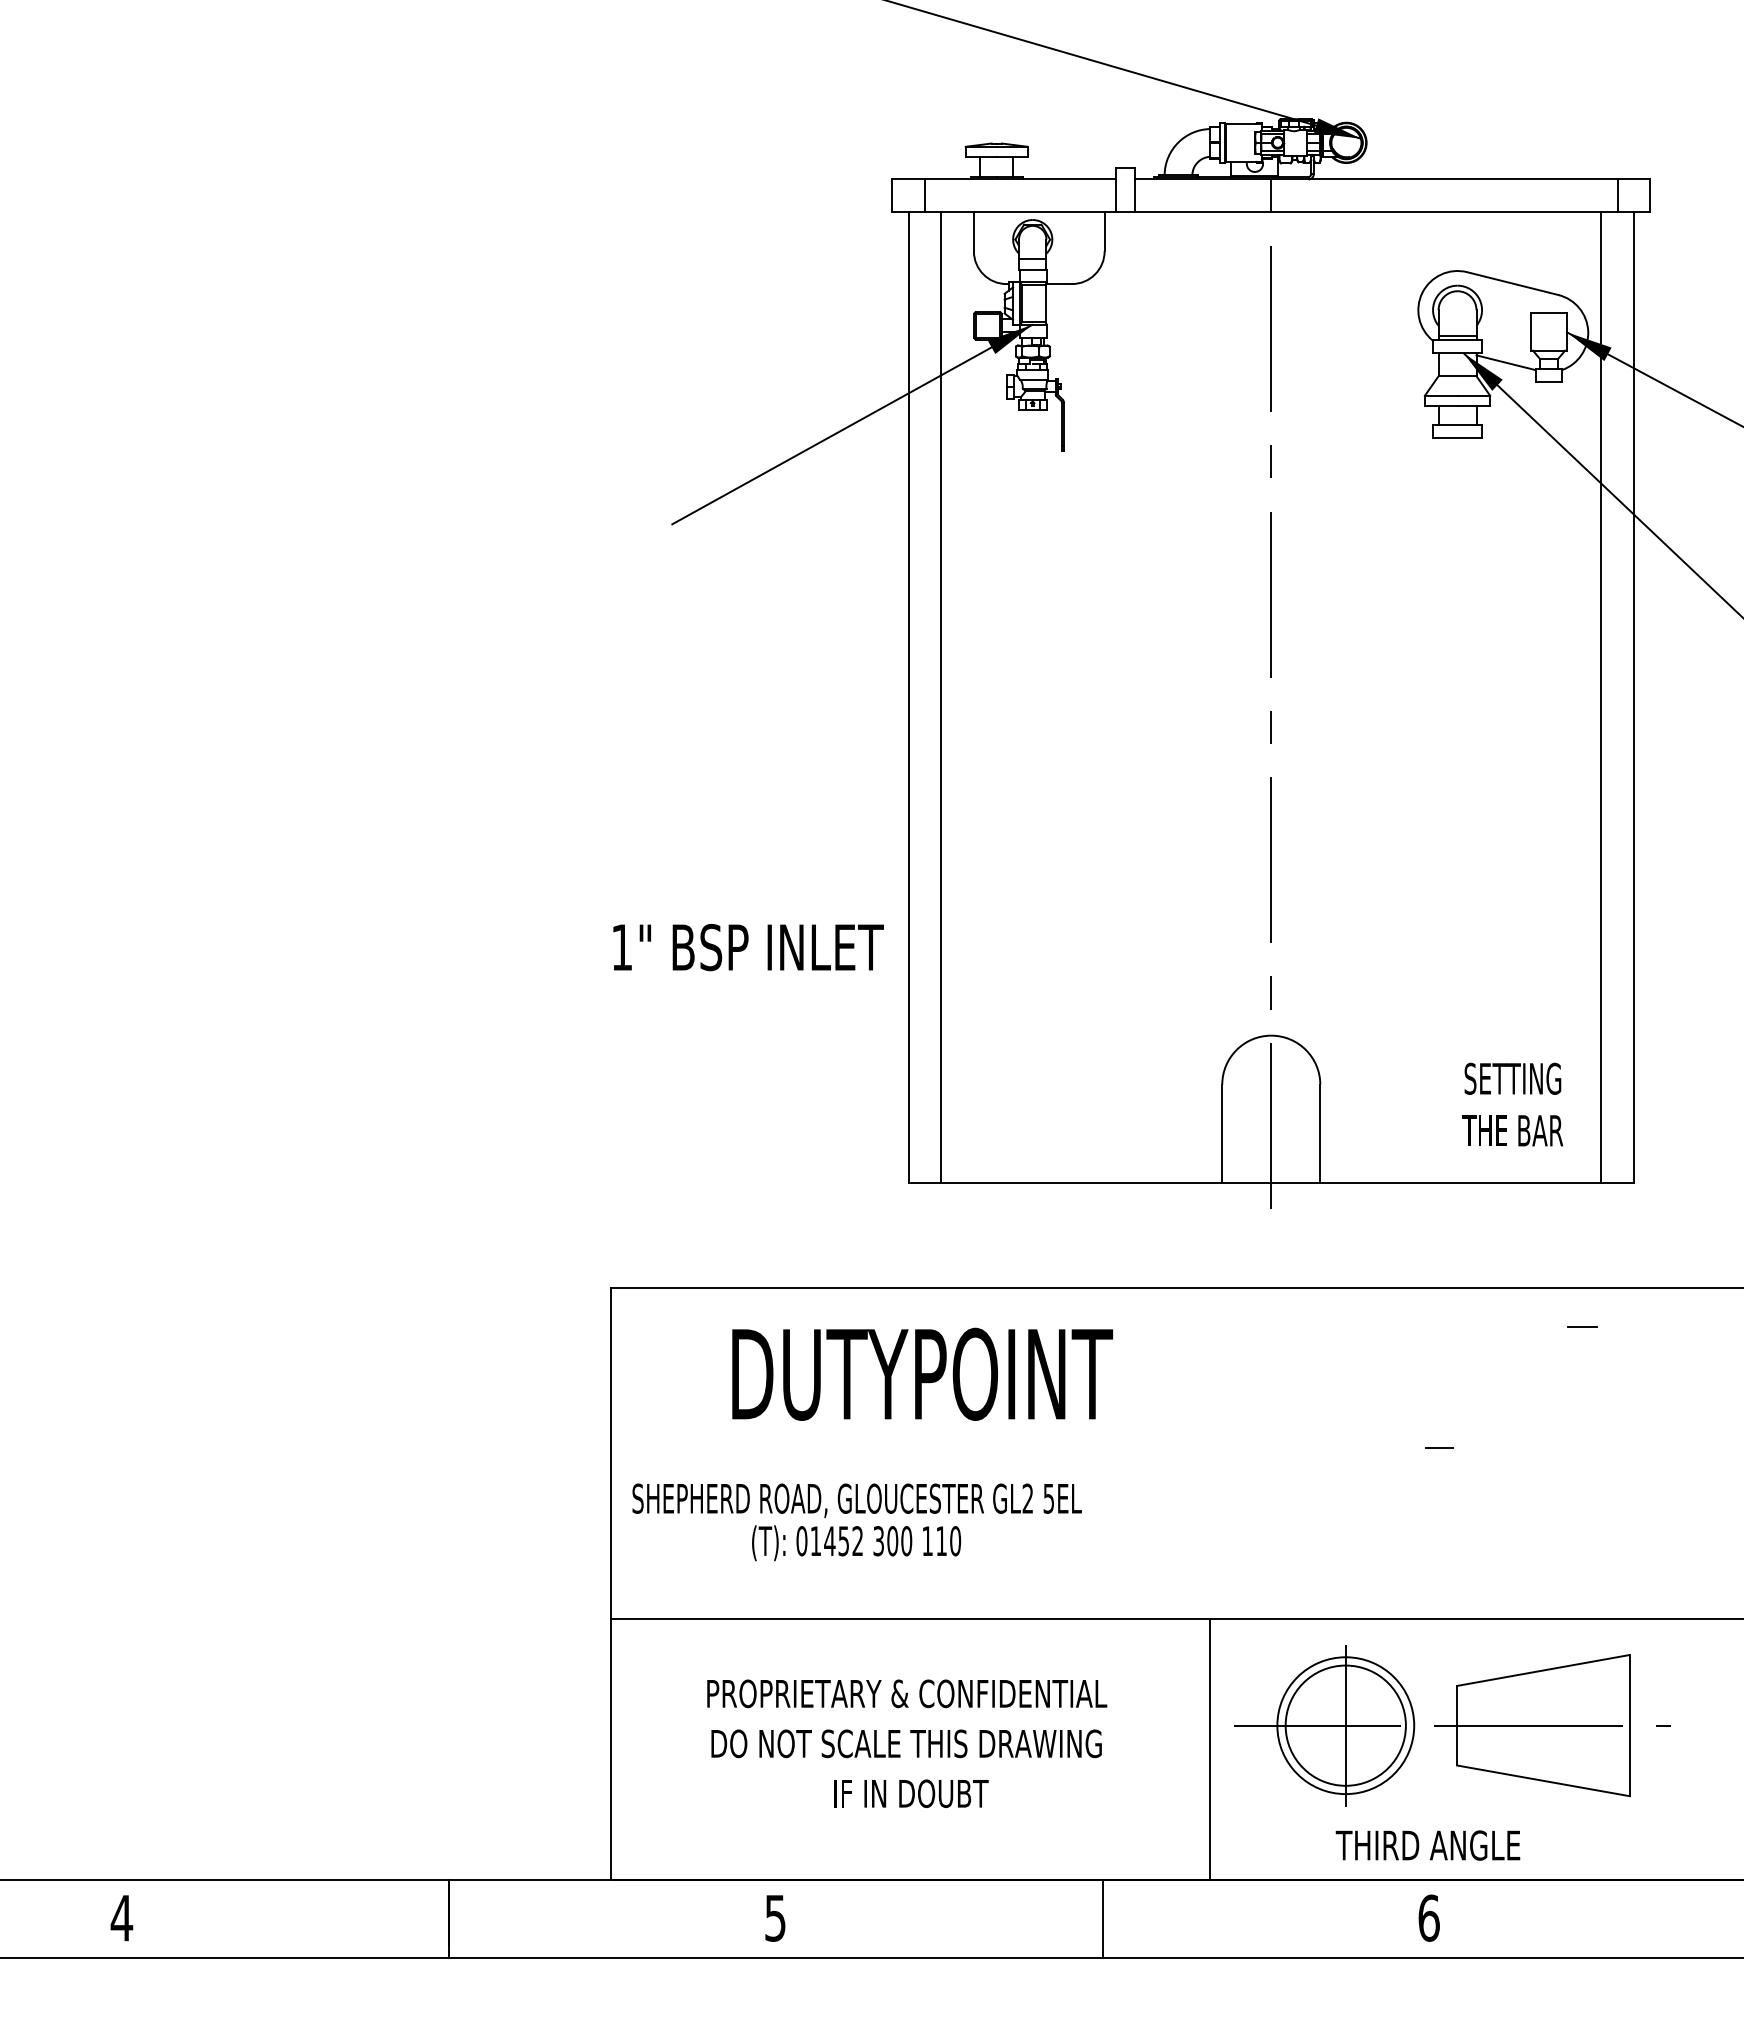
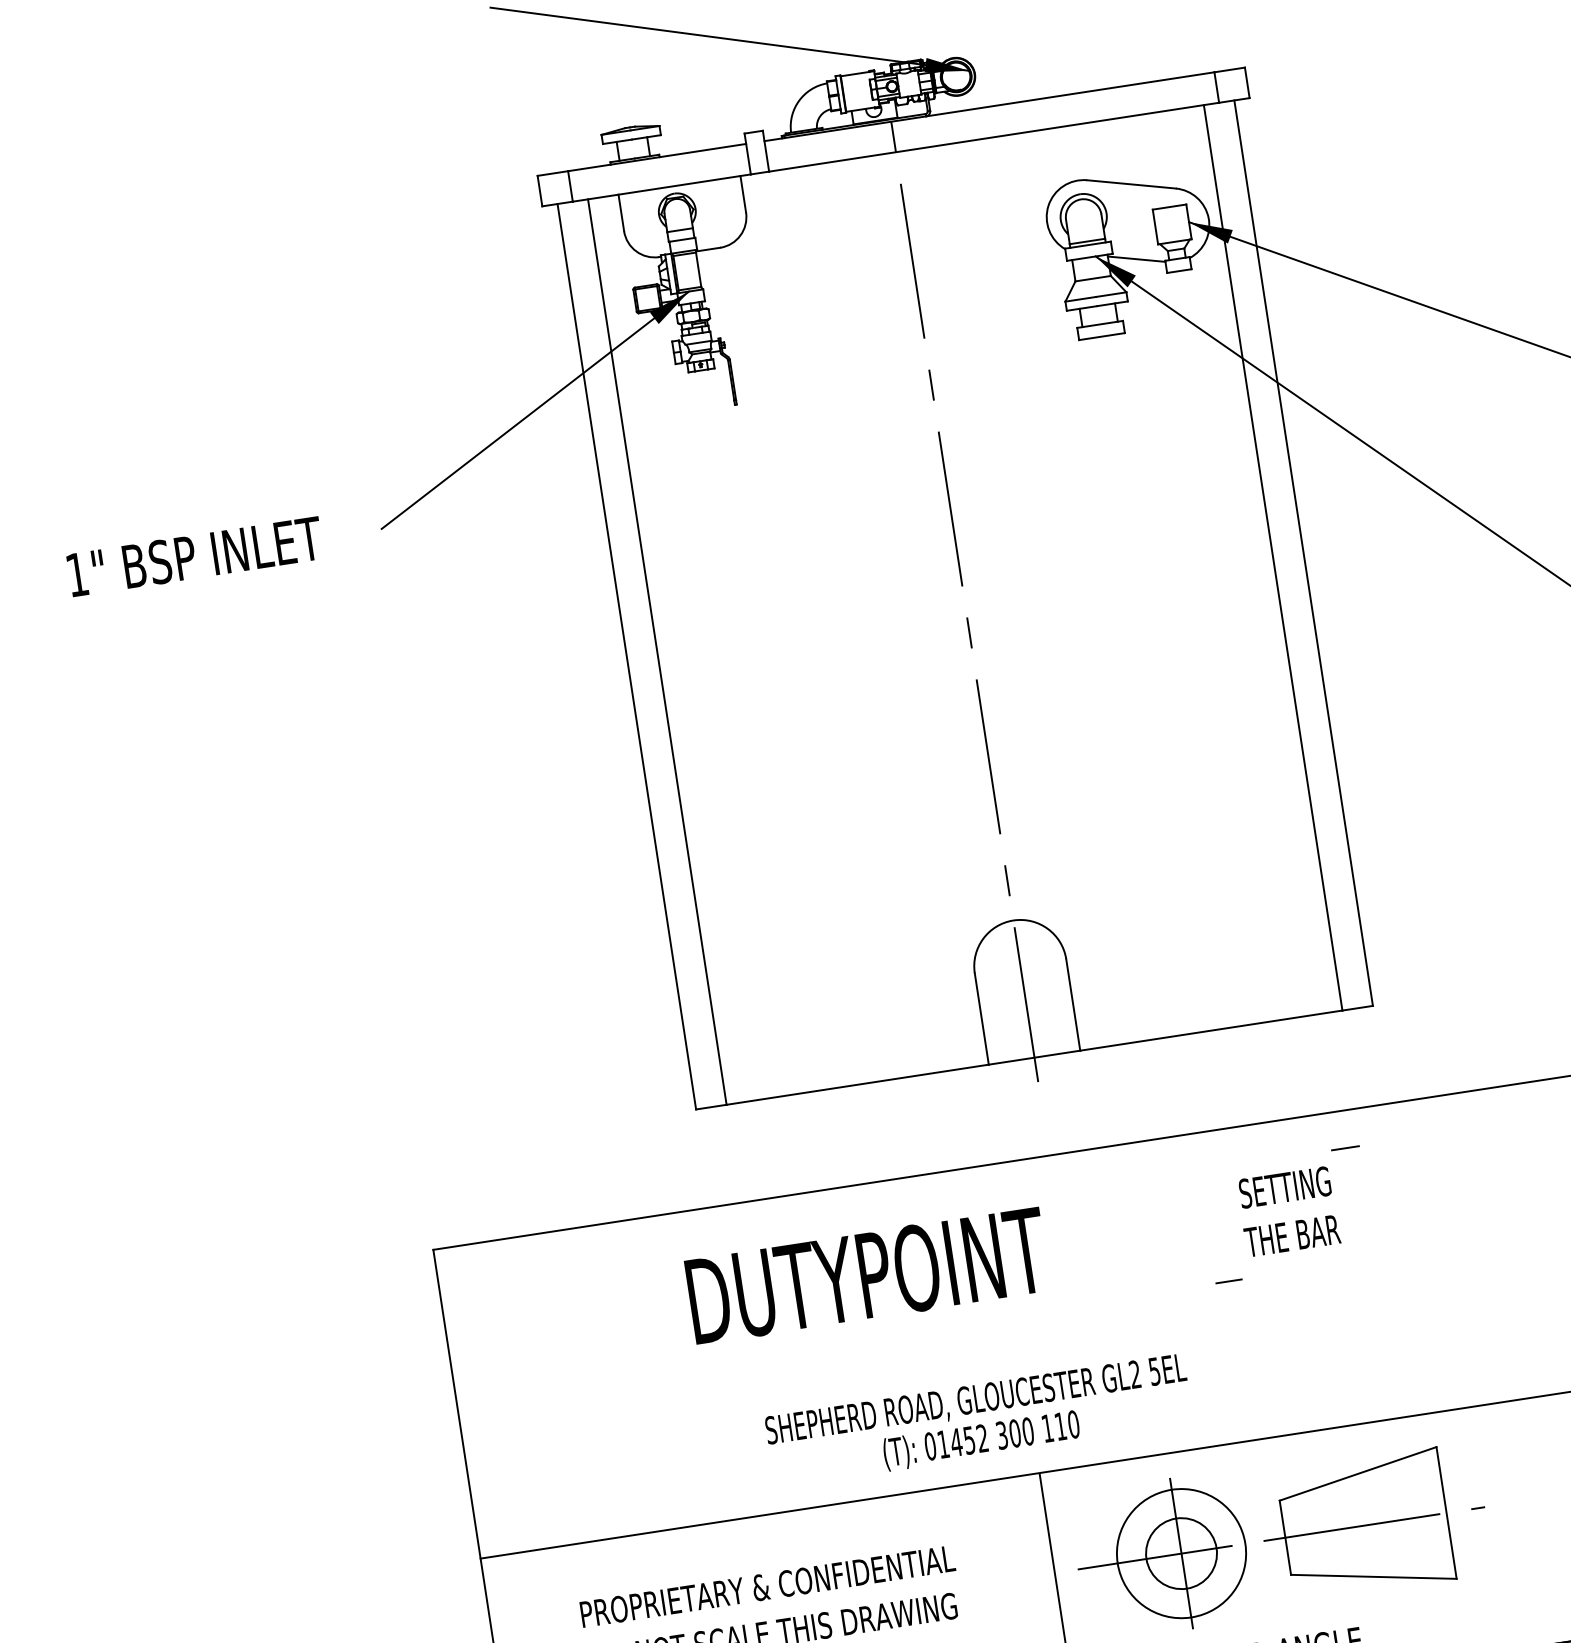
text: (748, 947) -> (195, 556), moved
text: (1512, 1104) -> (1288, 1211), moved
text: (922, 1373) -> (867, 1274), moved
text: (856, 1522) -> (978, 1421), moved
circle: (1345, 1725) -> (1181, 1553), size x0.62

